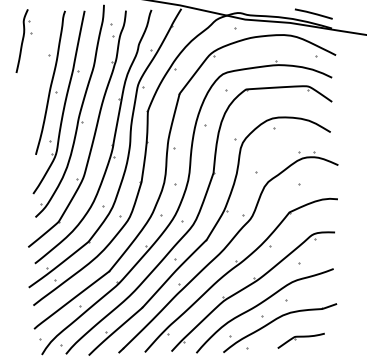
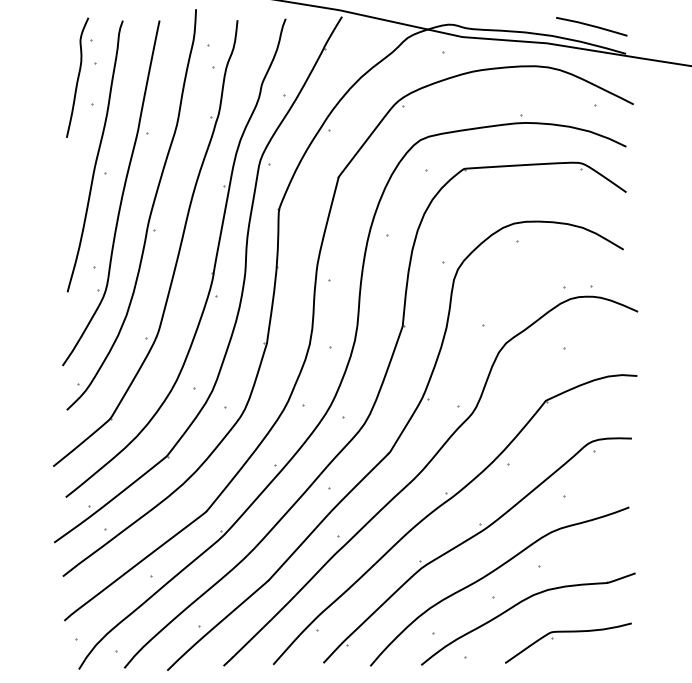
part: (23, 40) -> (80, 76), moved
part: (300, 340) -> (566, 642), size x1.43

